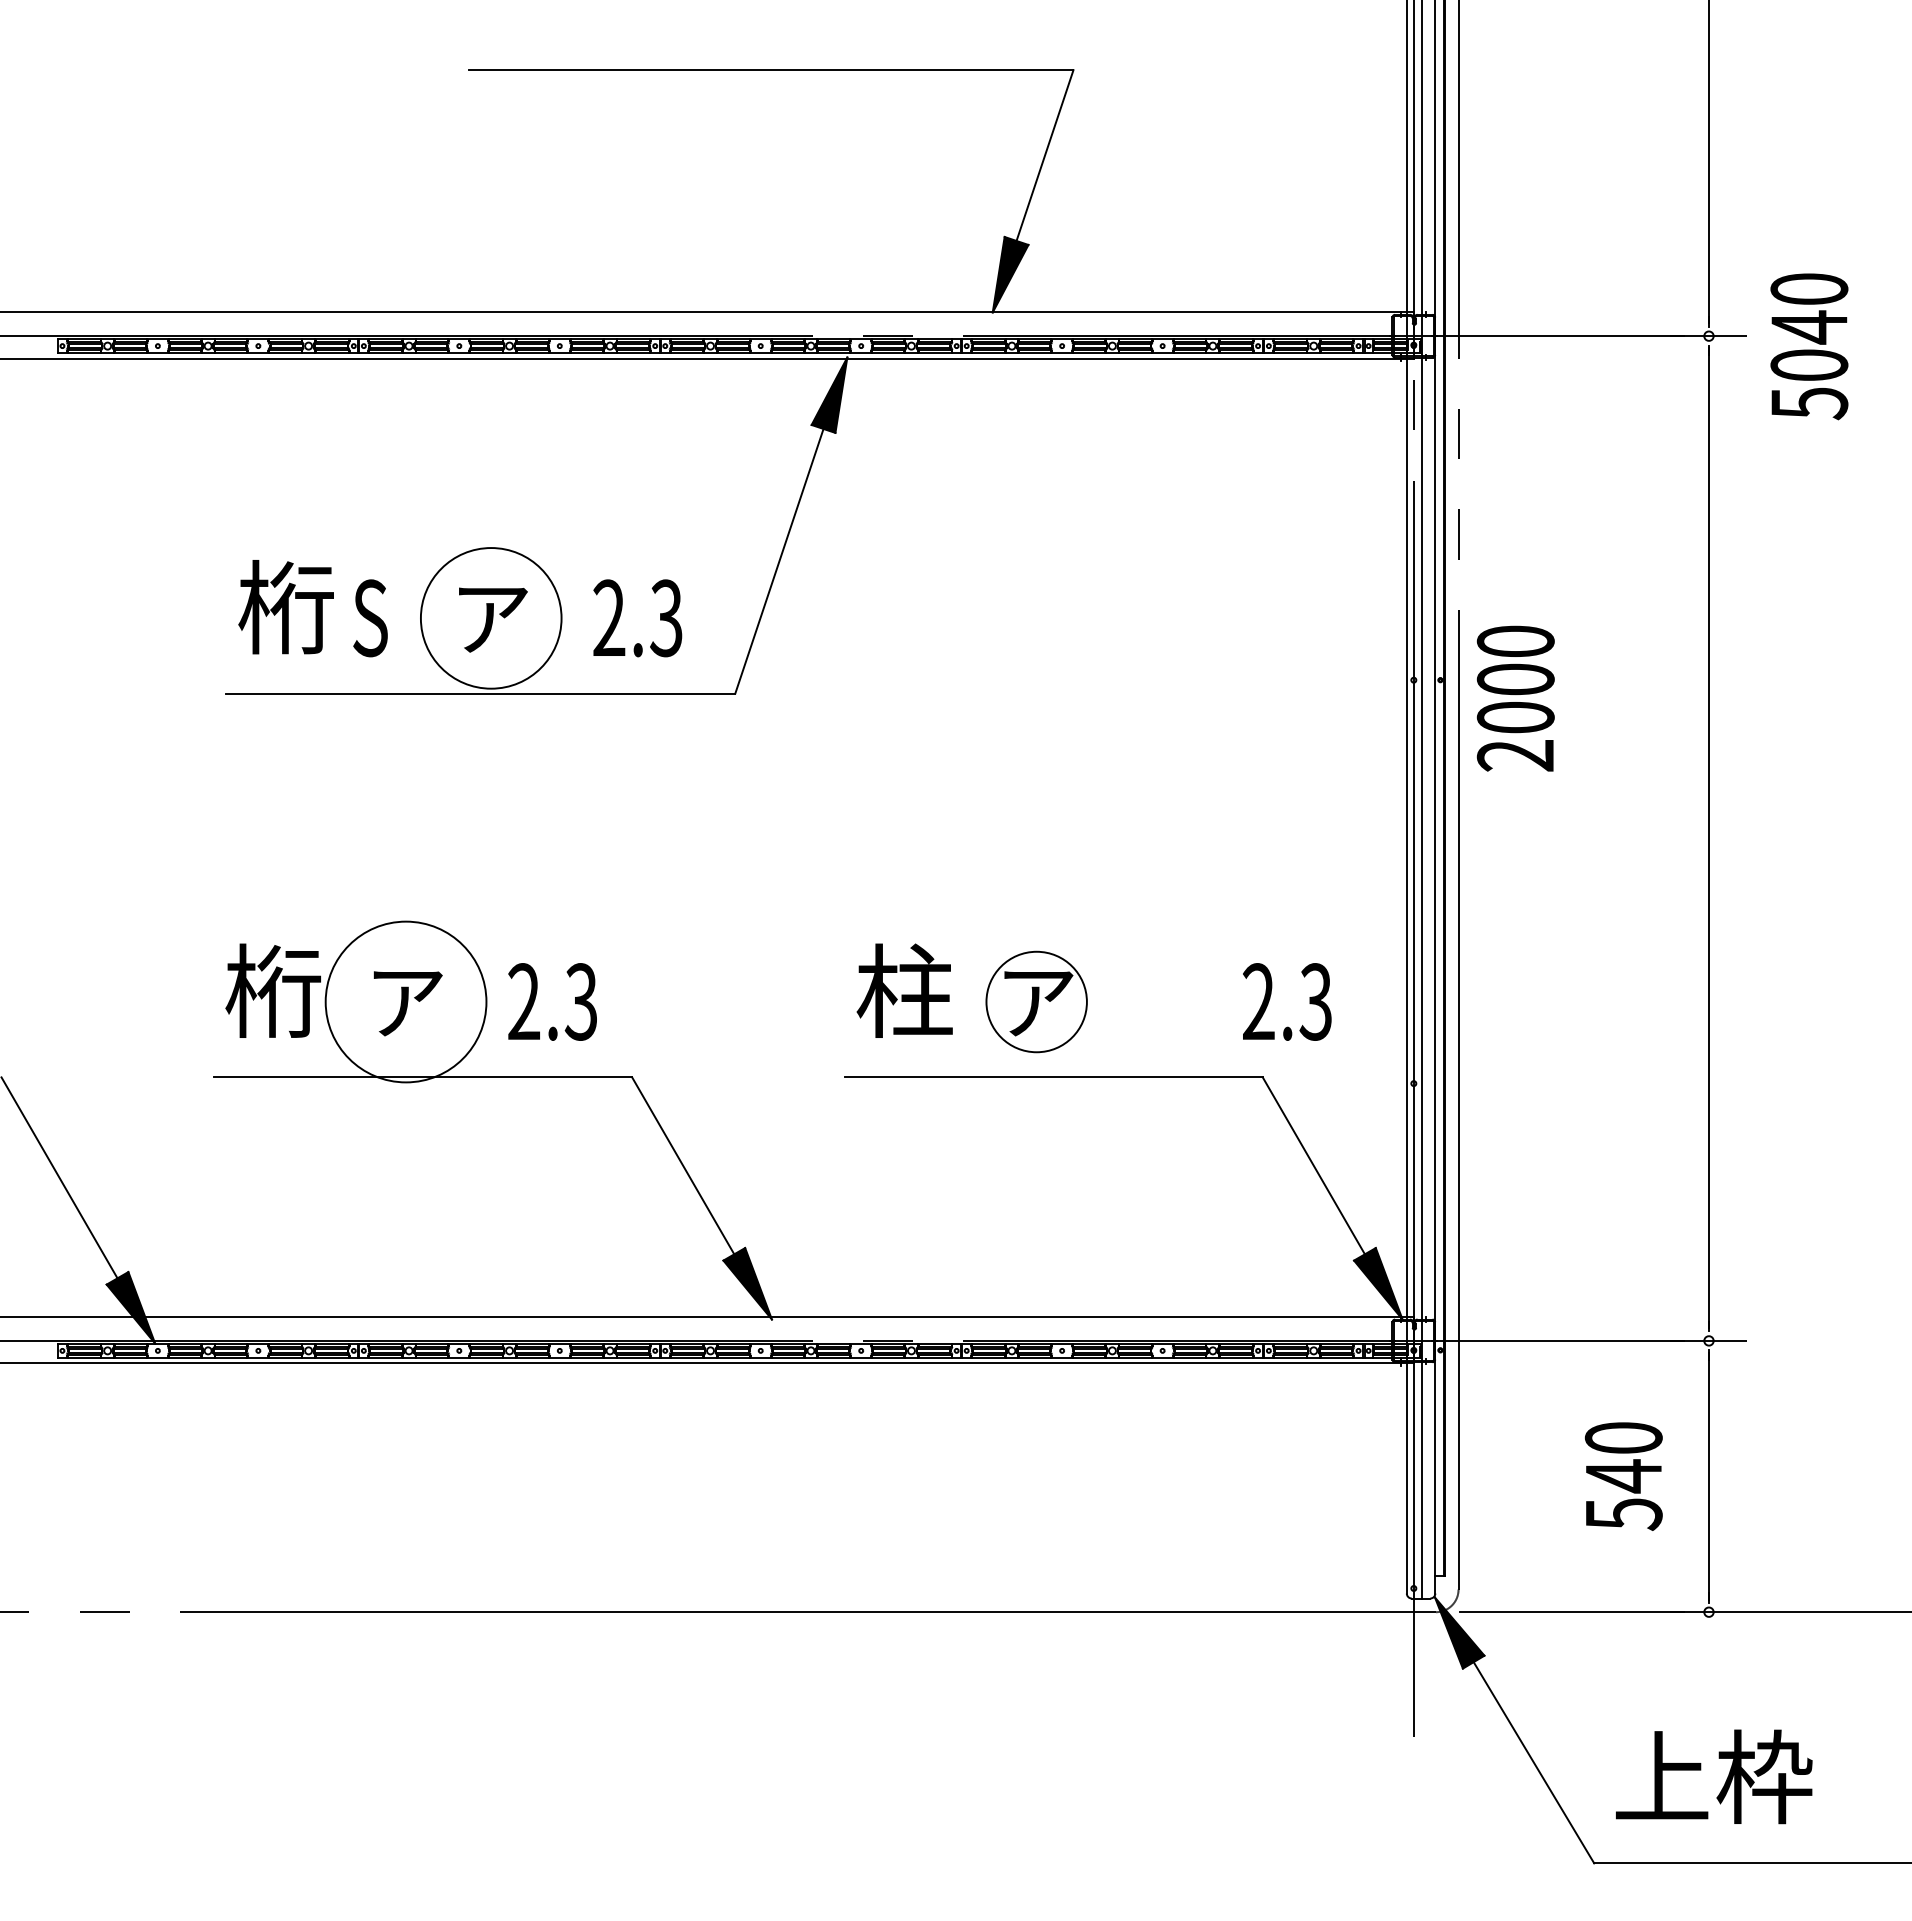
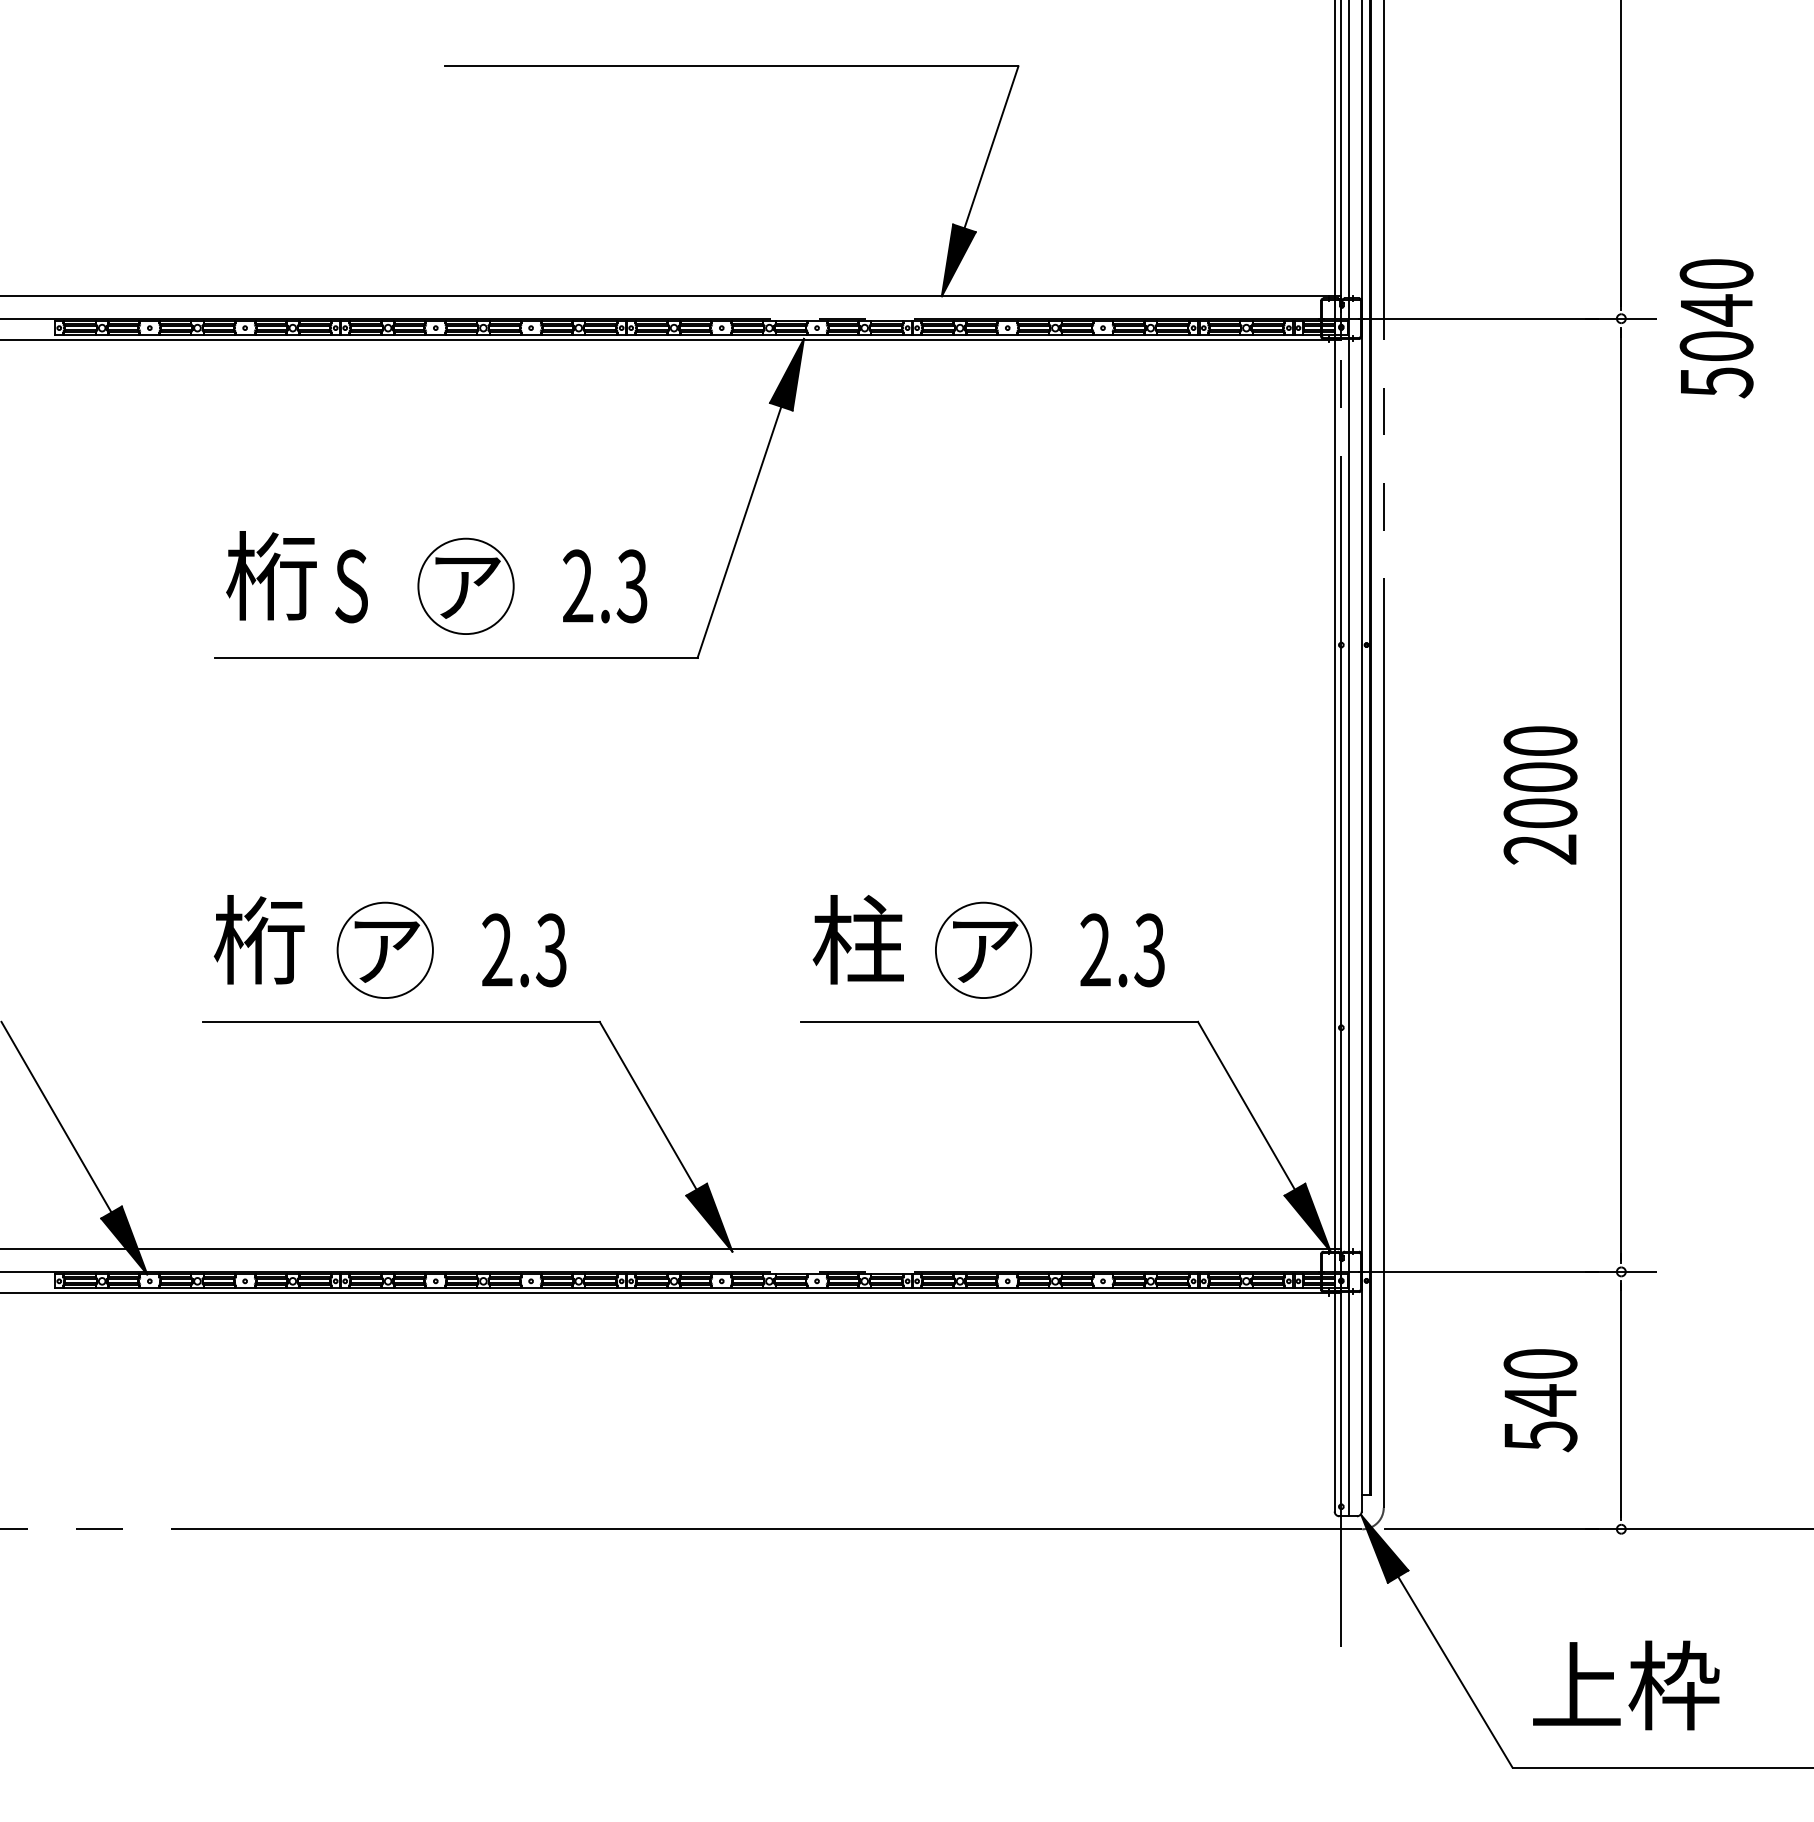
circle: (491, 618) -> (466, 586), size x0.71
text: (1515, 698) -> (1540, 795), moved
circle: (405, 1001) -> (384, 949), size x0.62
text: (1287, 1001) -> (1122, 949), moved

